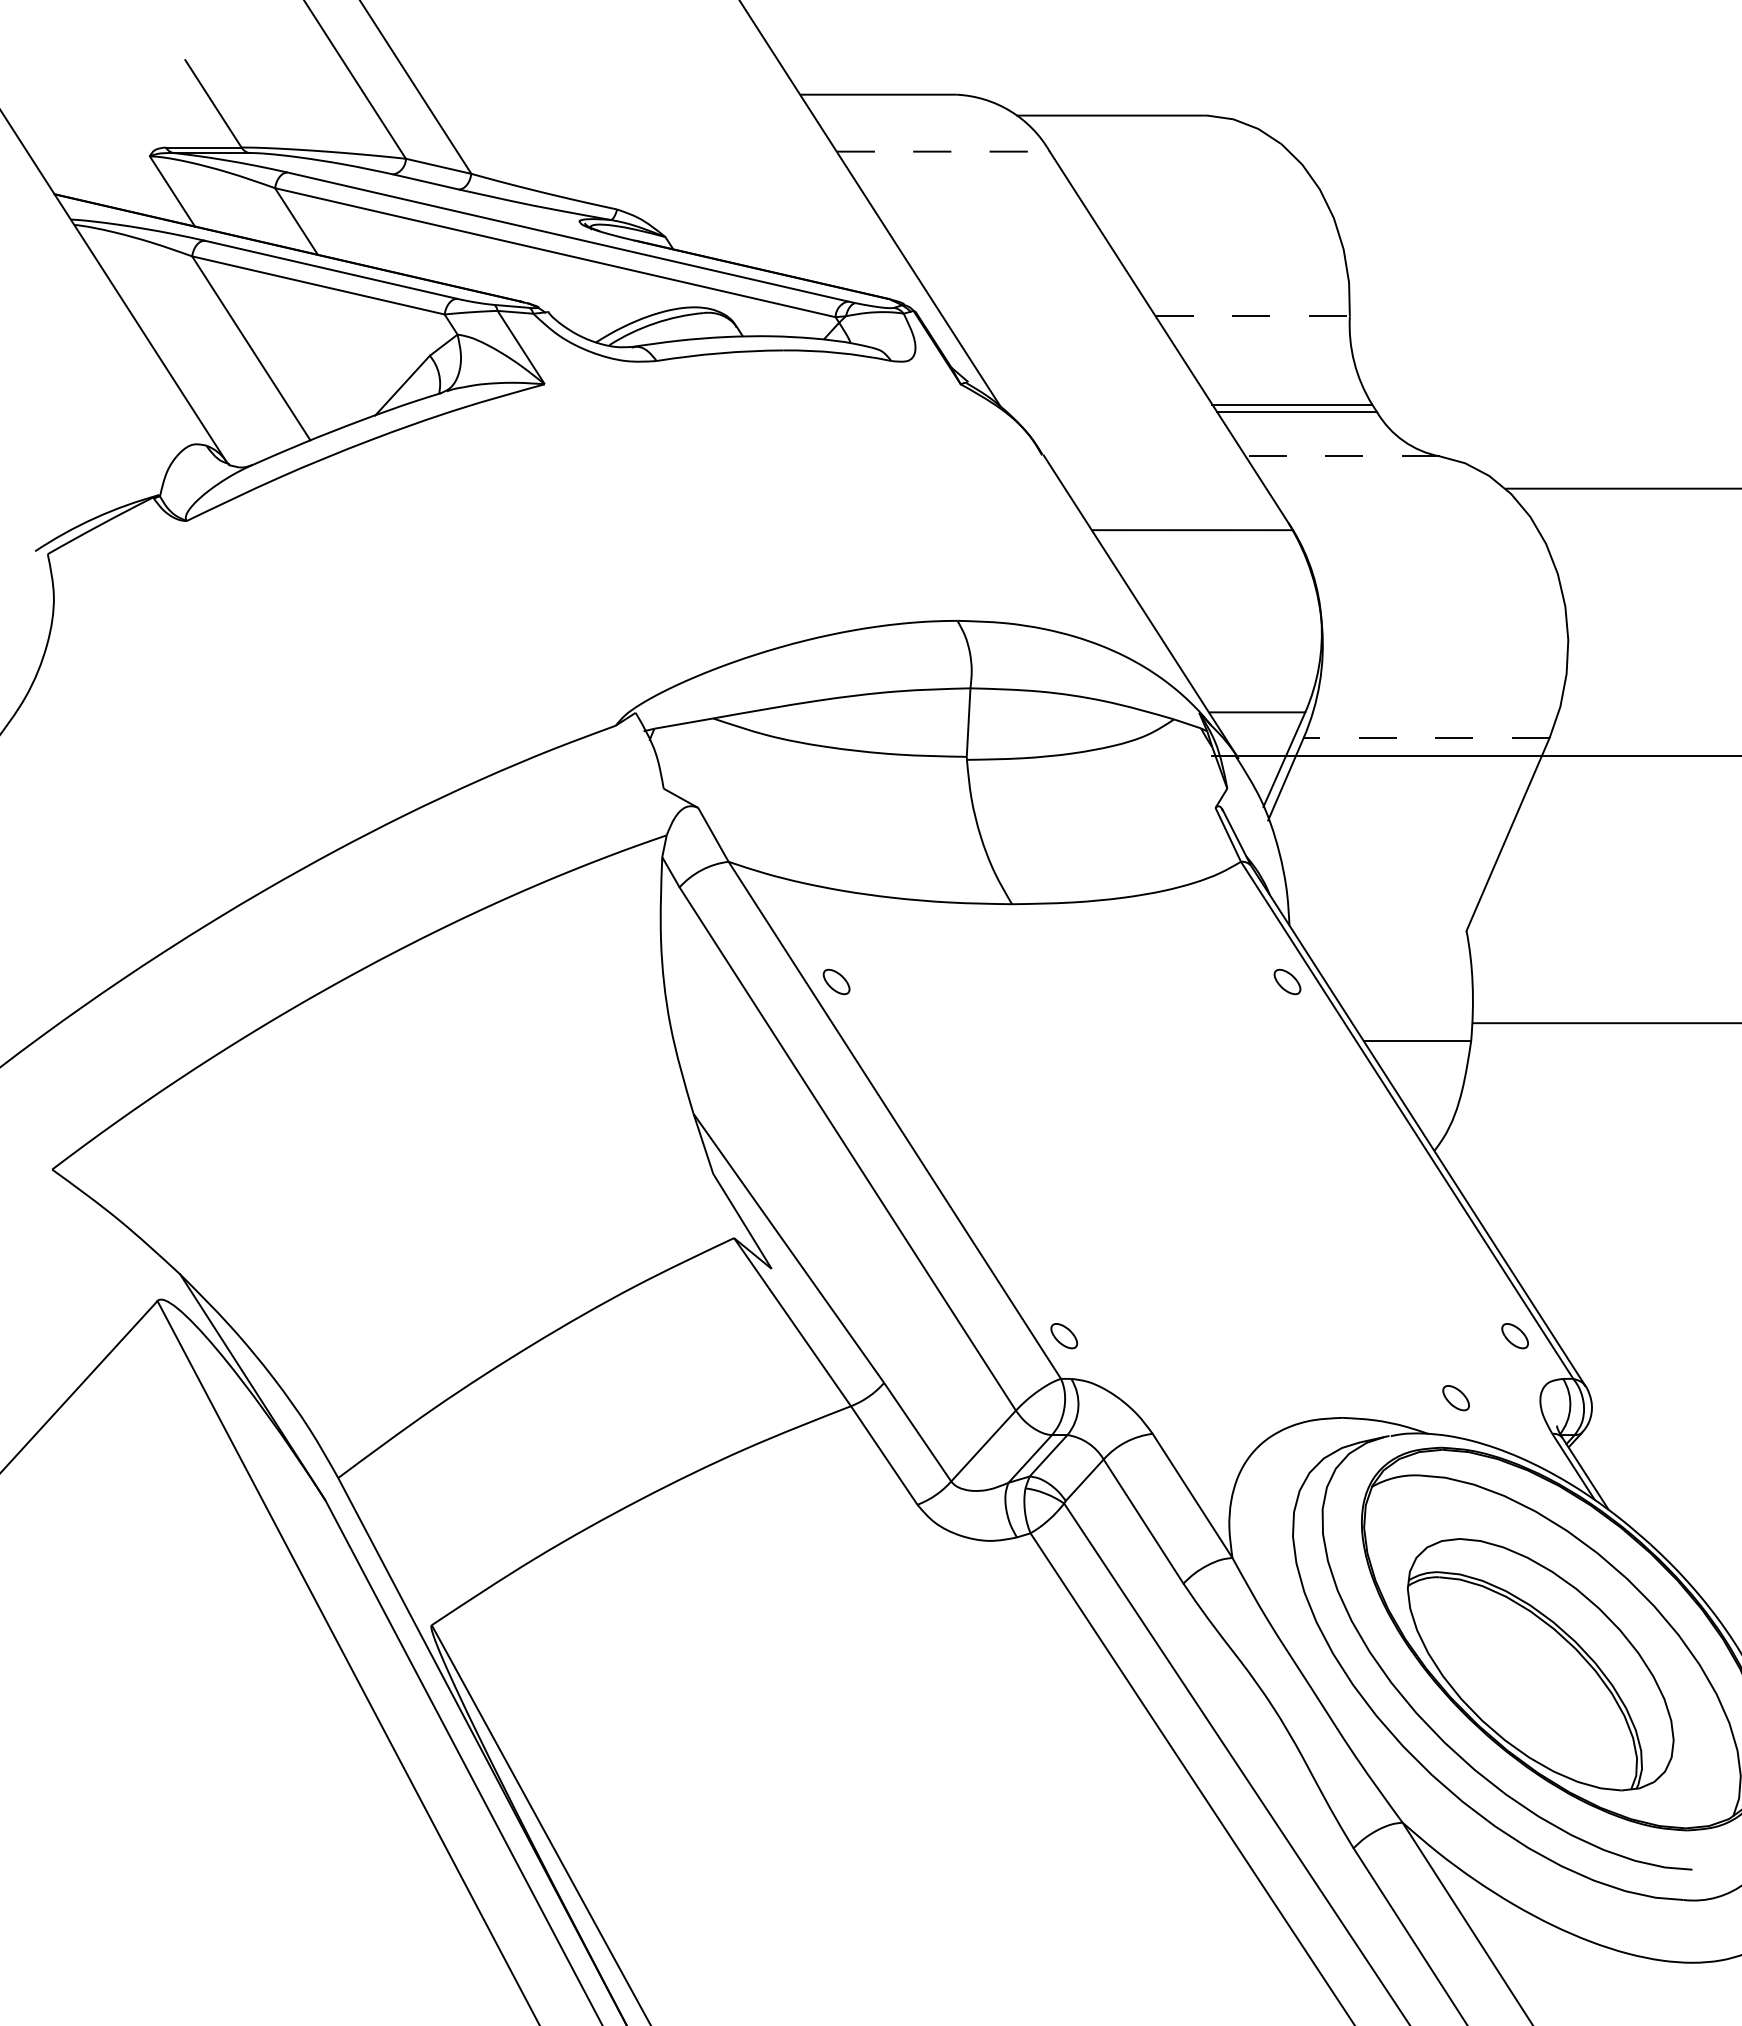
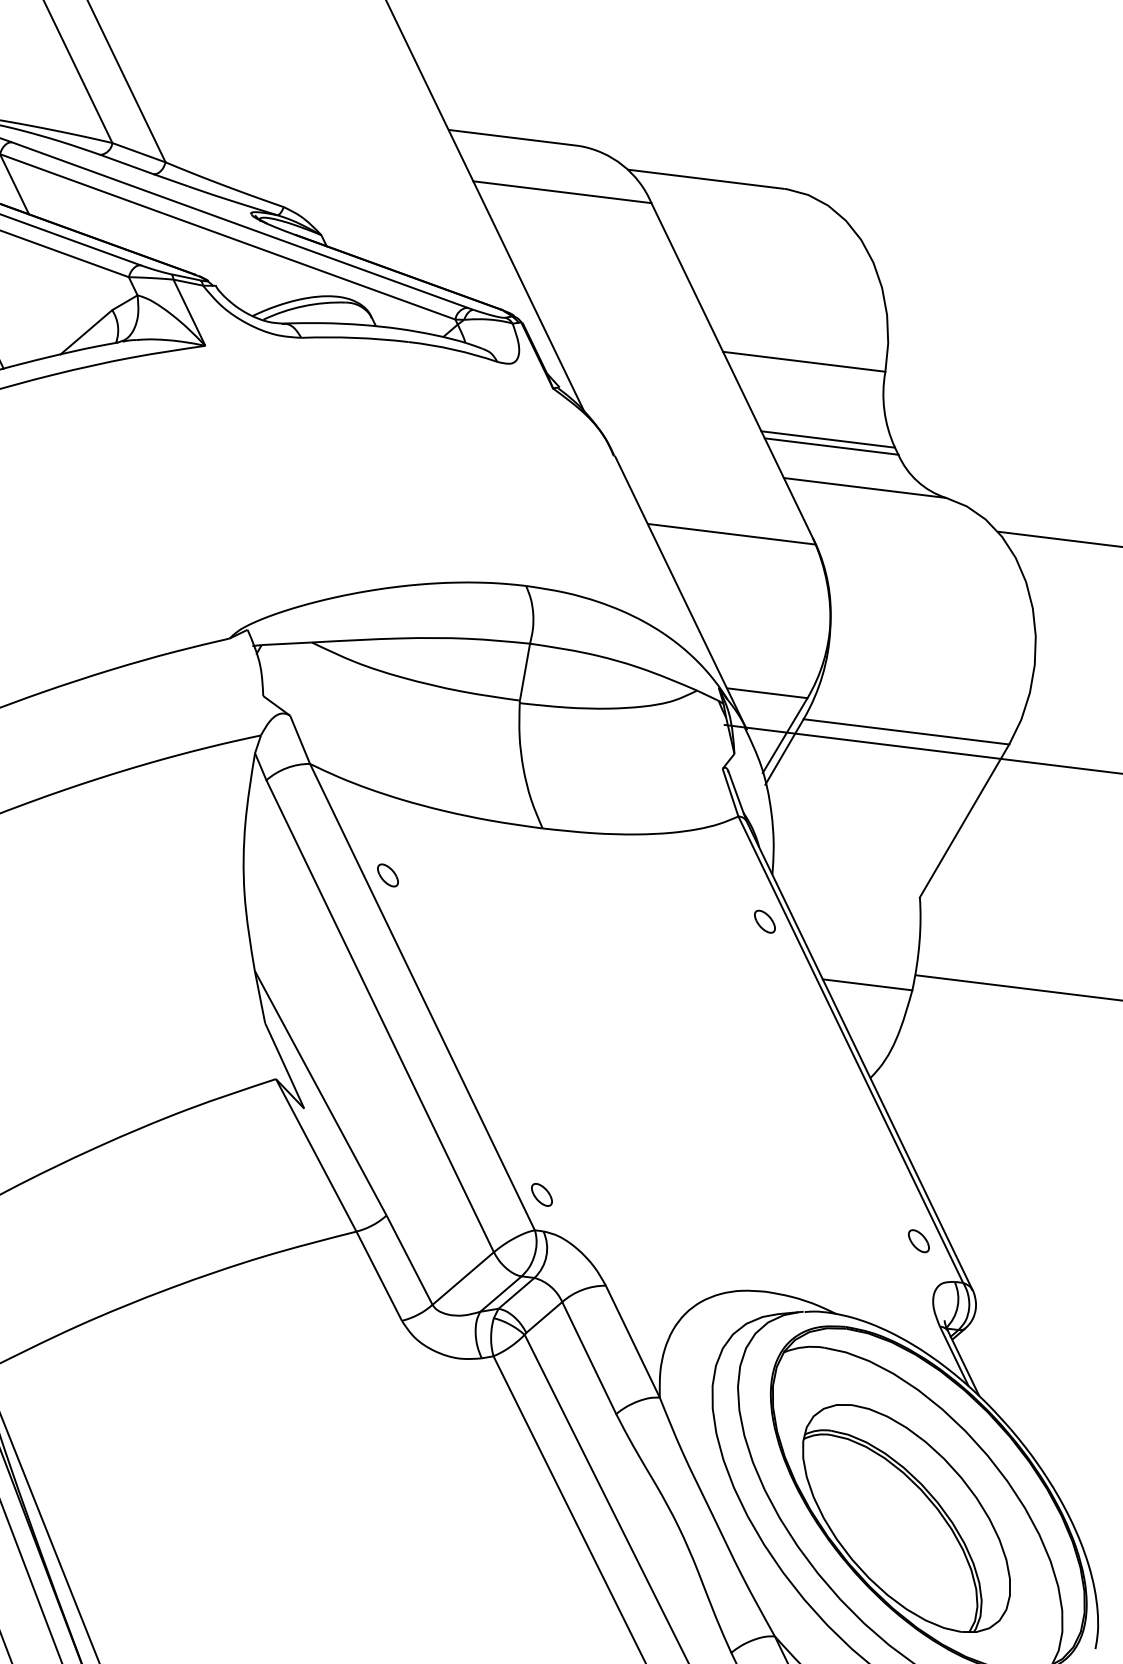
line: (943, 151) -> (562, 192), dashed -> solid
line: (1253, 316) -> (804, 361), dashed -> solid
line: (1342, 456) -> (864, 488), dashed -> solid
line: (1426, 737) -> (906, 731), dashed -> solid
part: (1455, 1398) -> (862, 1287), removed

